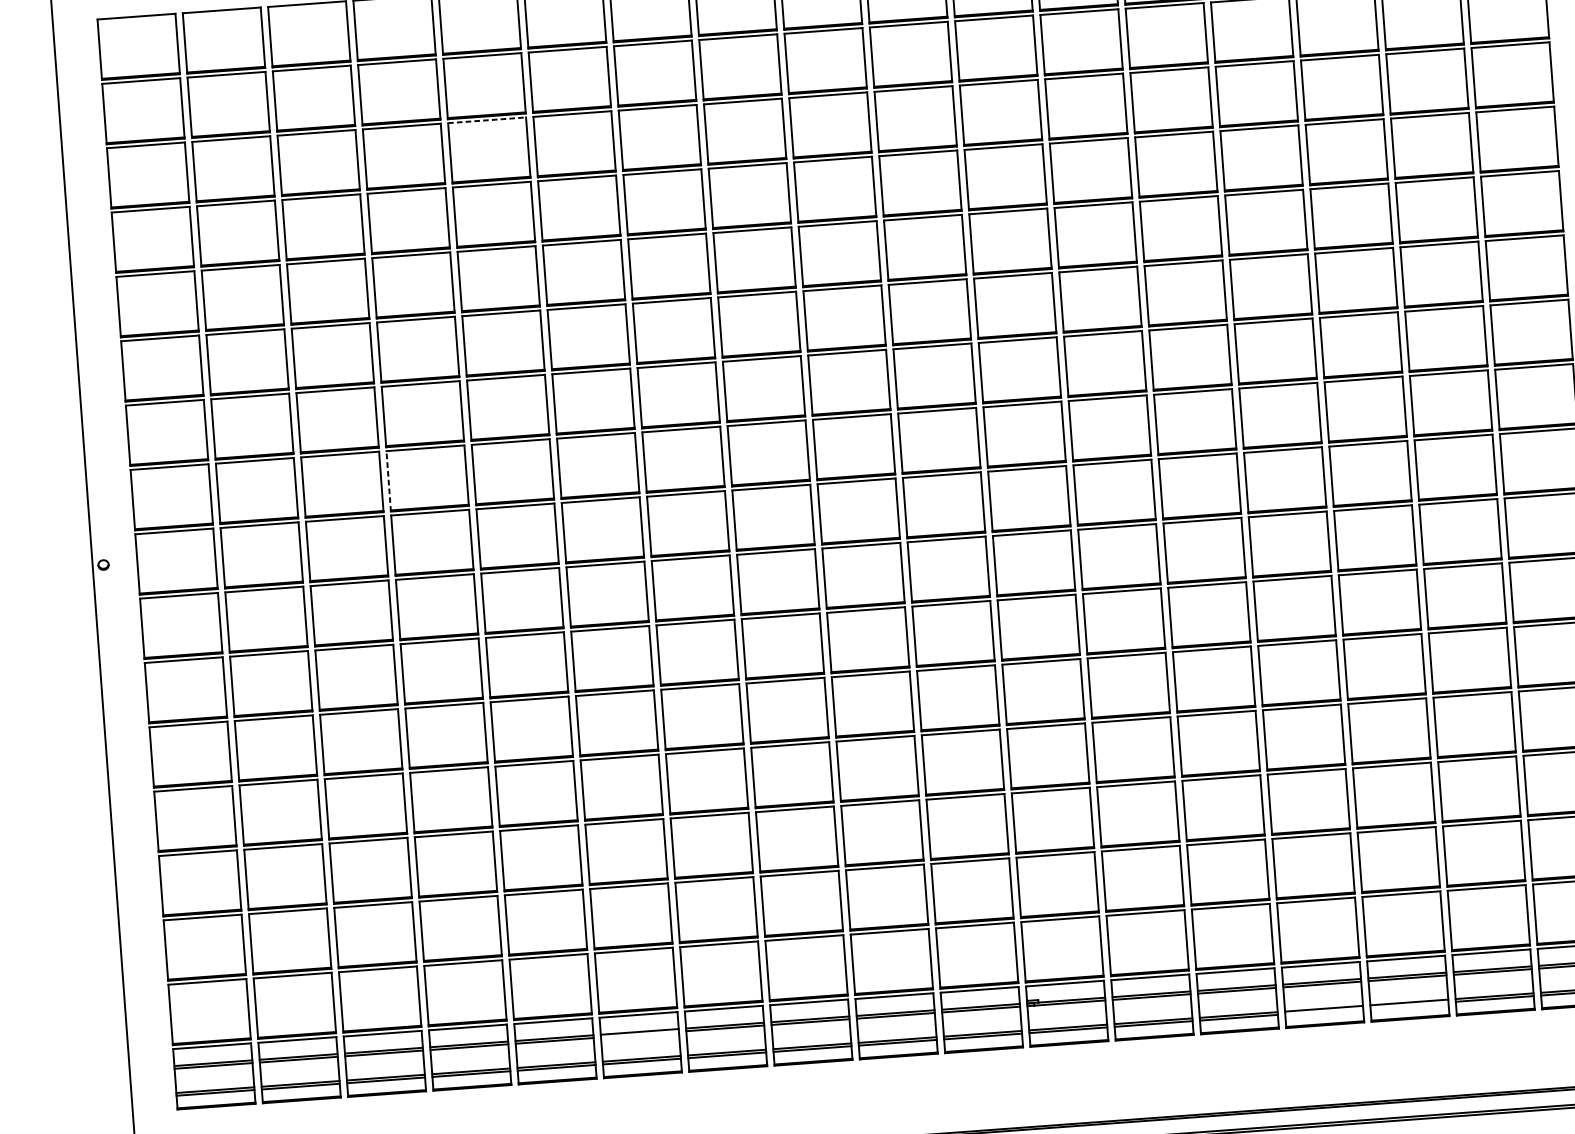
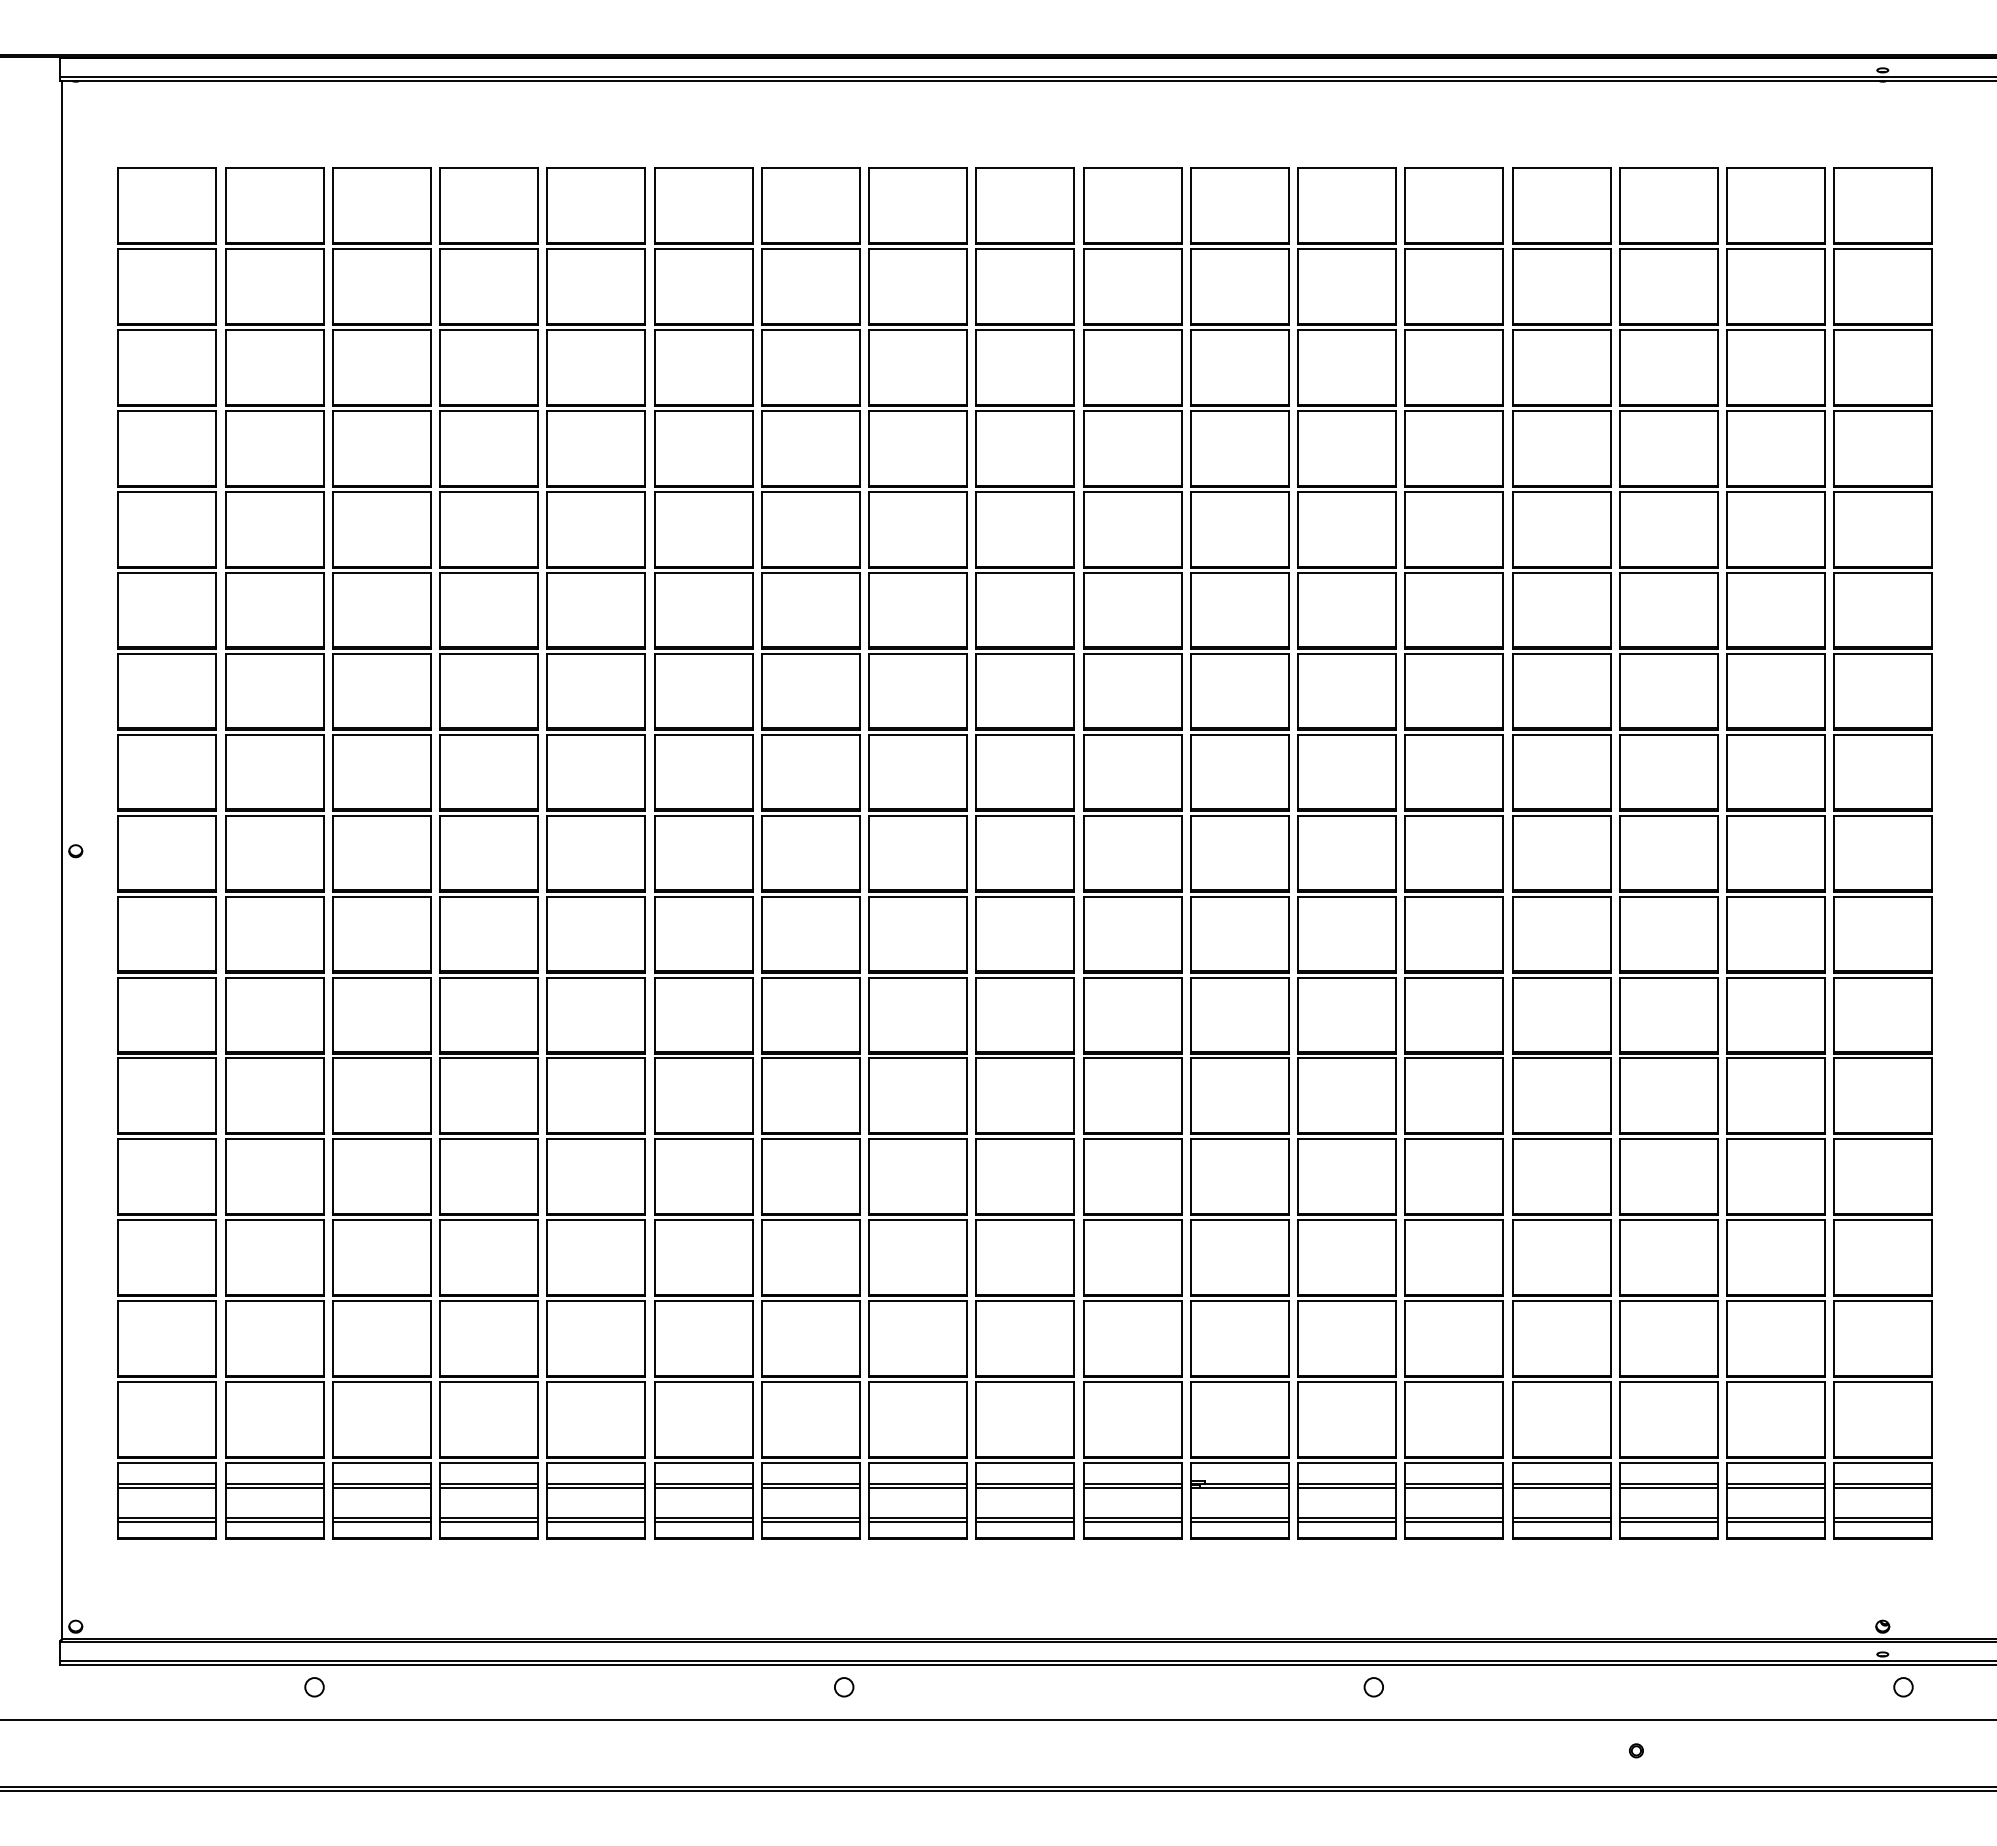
line: (487, 120) -> (596, 330), dashed -> solid
line: (388, 481) -> (440, 772), dashed -> solid
line: (1409, 1005) -> (1668, 1521), added
line: (1324, 1011) -> (1561, 1521), added
line: (639, 1034) -> (703, 1487), added

